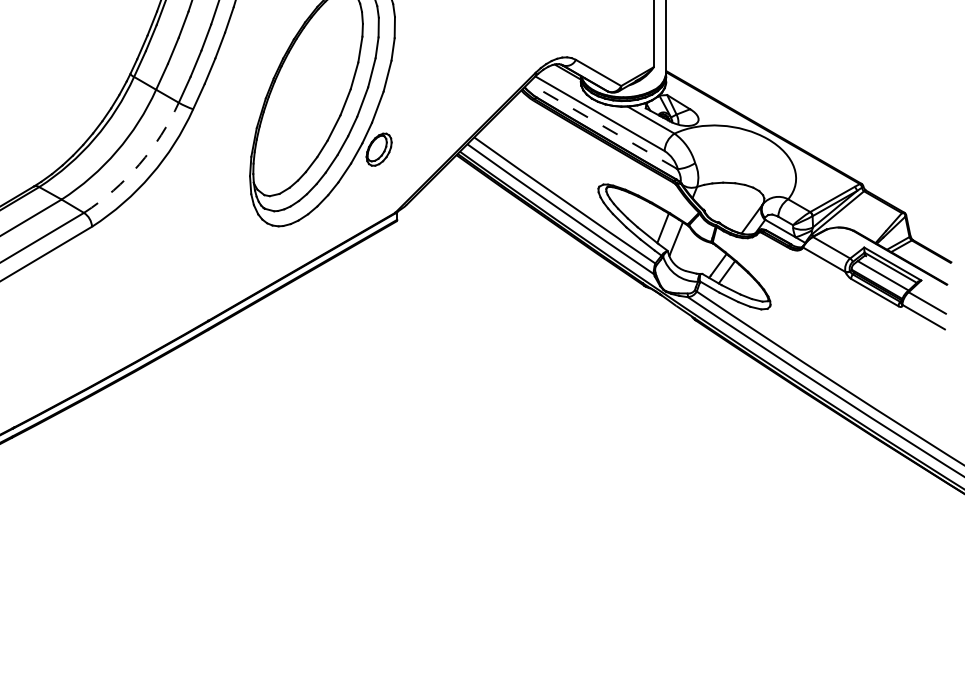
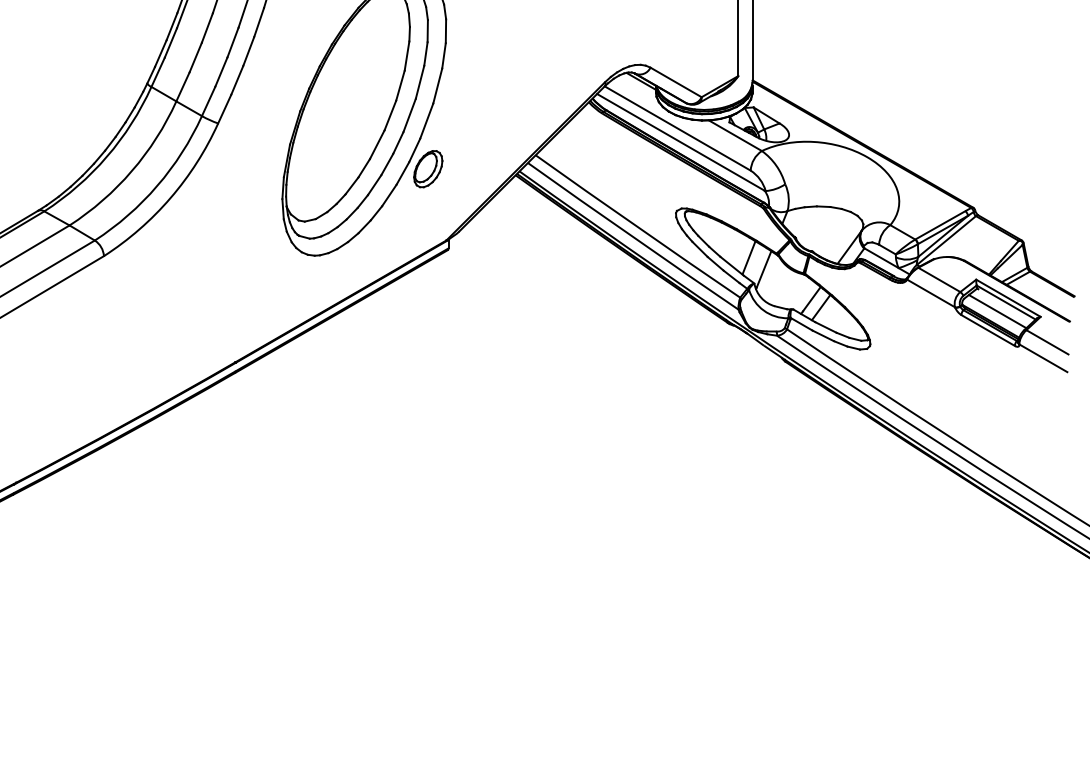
line: (602, 126) -> (680, 142), dashed -> solid
arc: (139, 164) -> (157, 185), dashed -> solid

